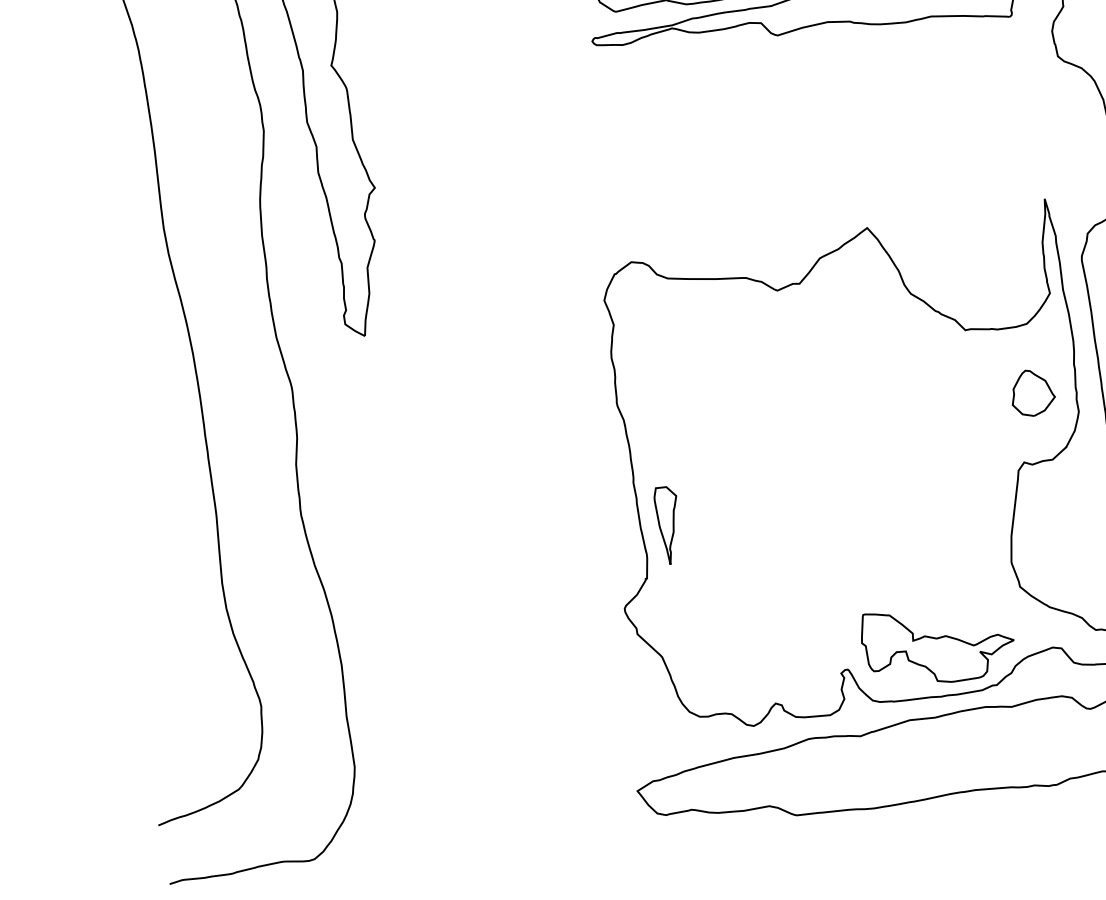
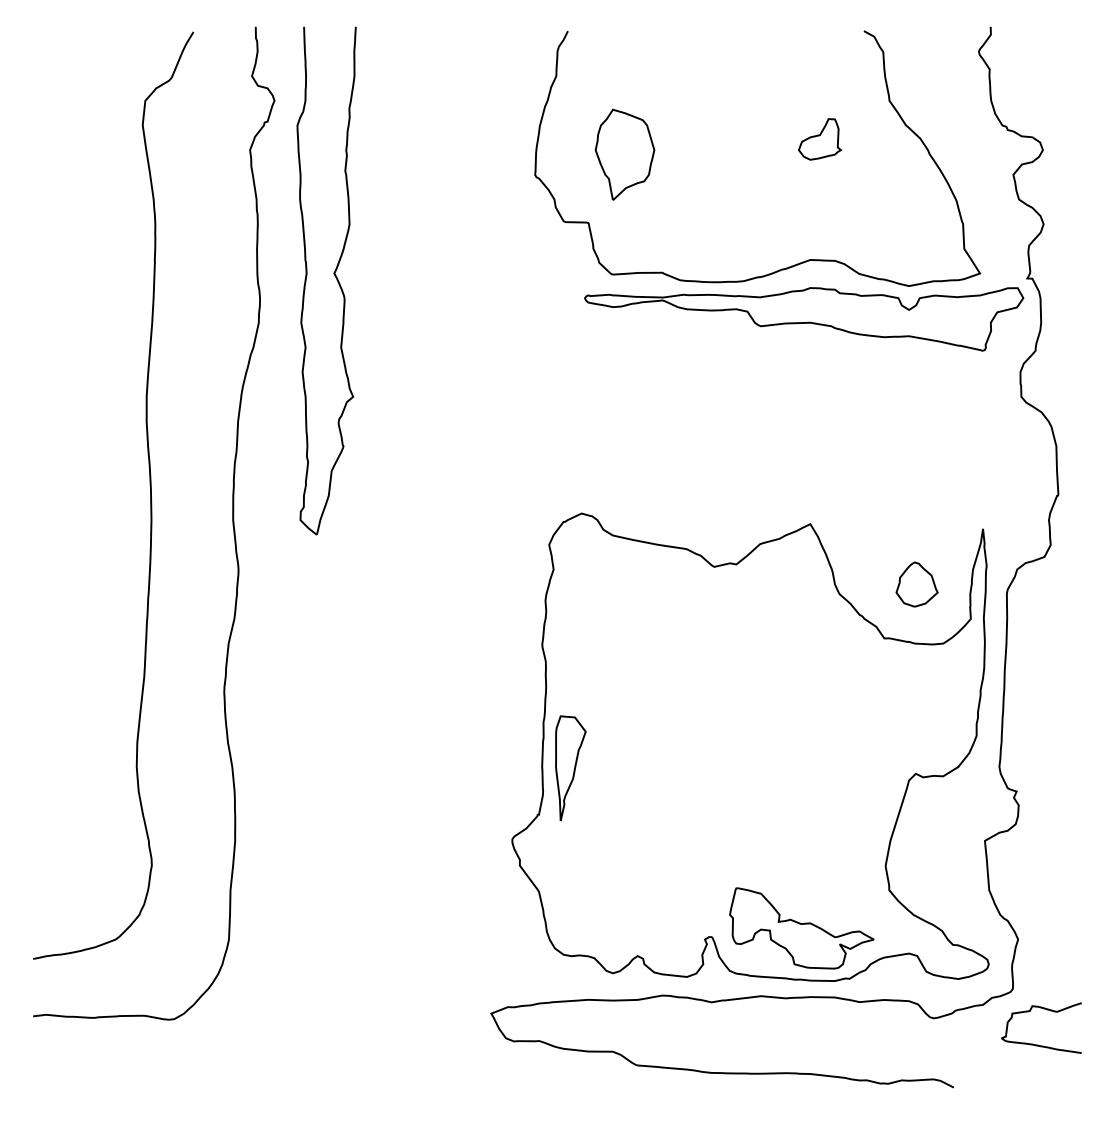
part: (1031, 392) -> (916, 584), moved
part: (670, 525) -> (570, 768), size x1.4

